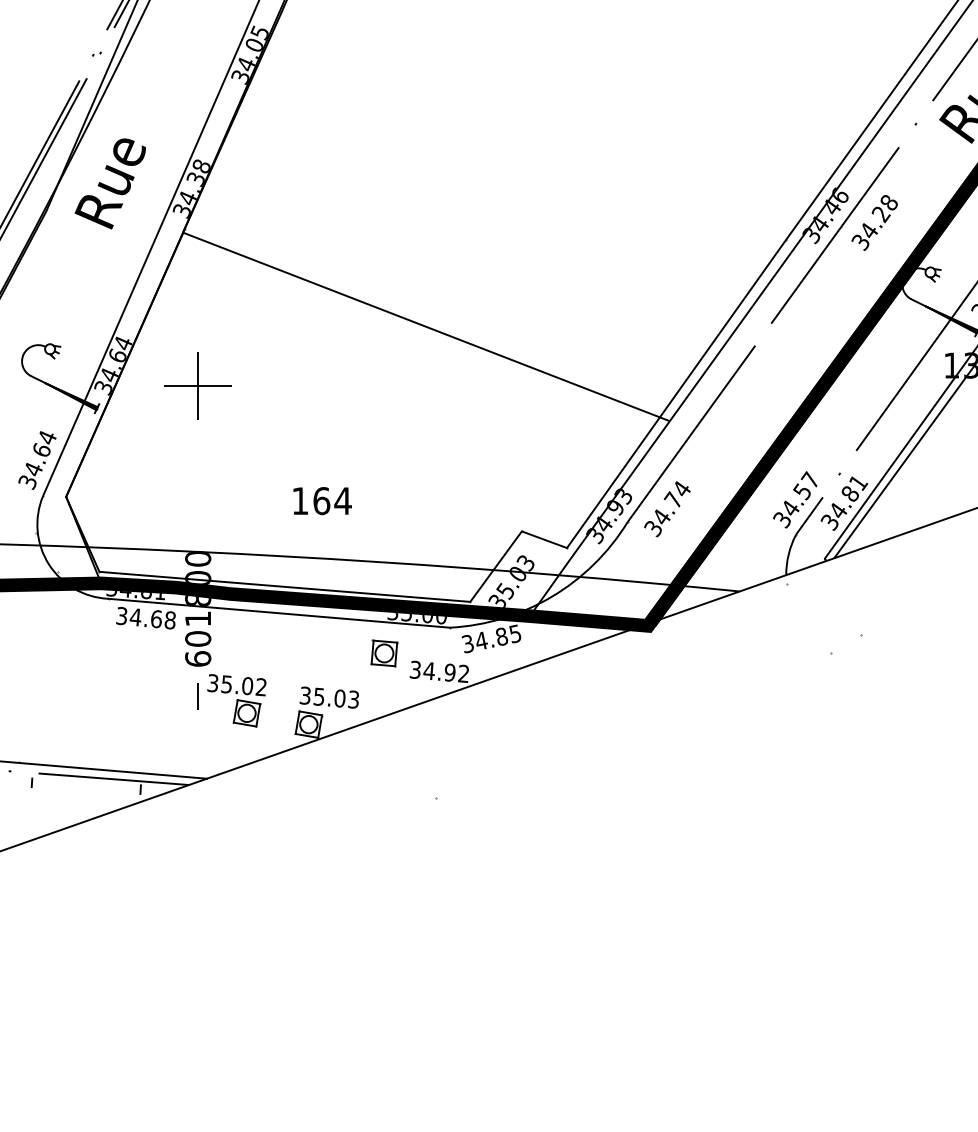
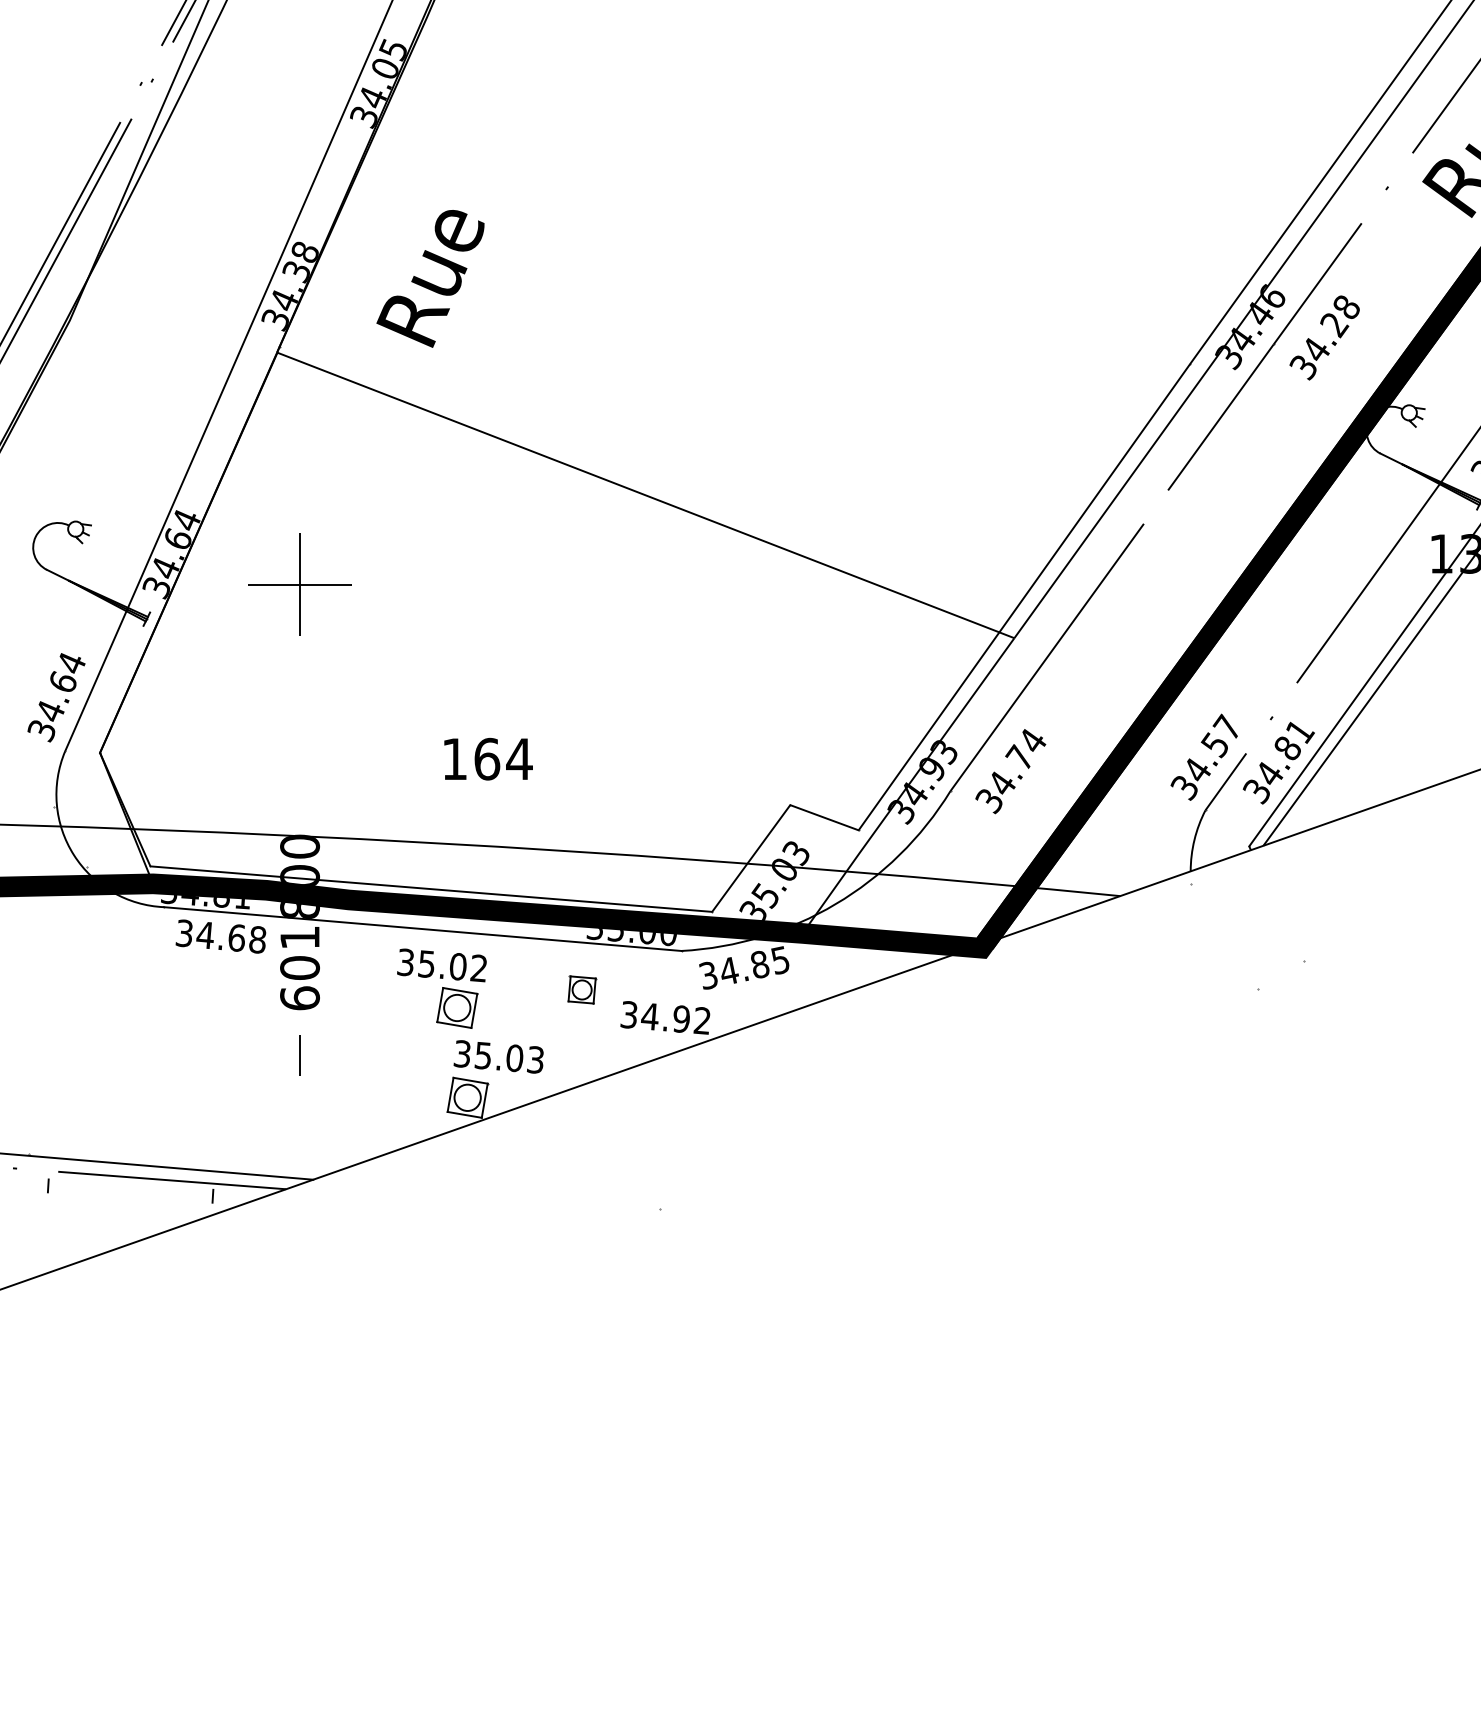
text: (109, 183) -> (429, 278), moved
part: (384, 653) -> (582, 990), size x0.7
part: (236, 700) -> (441, 988), moved

